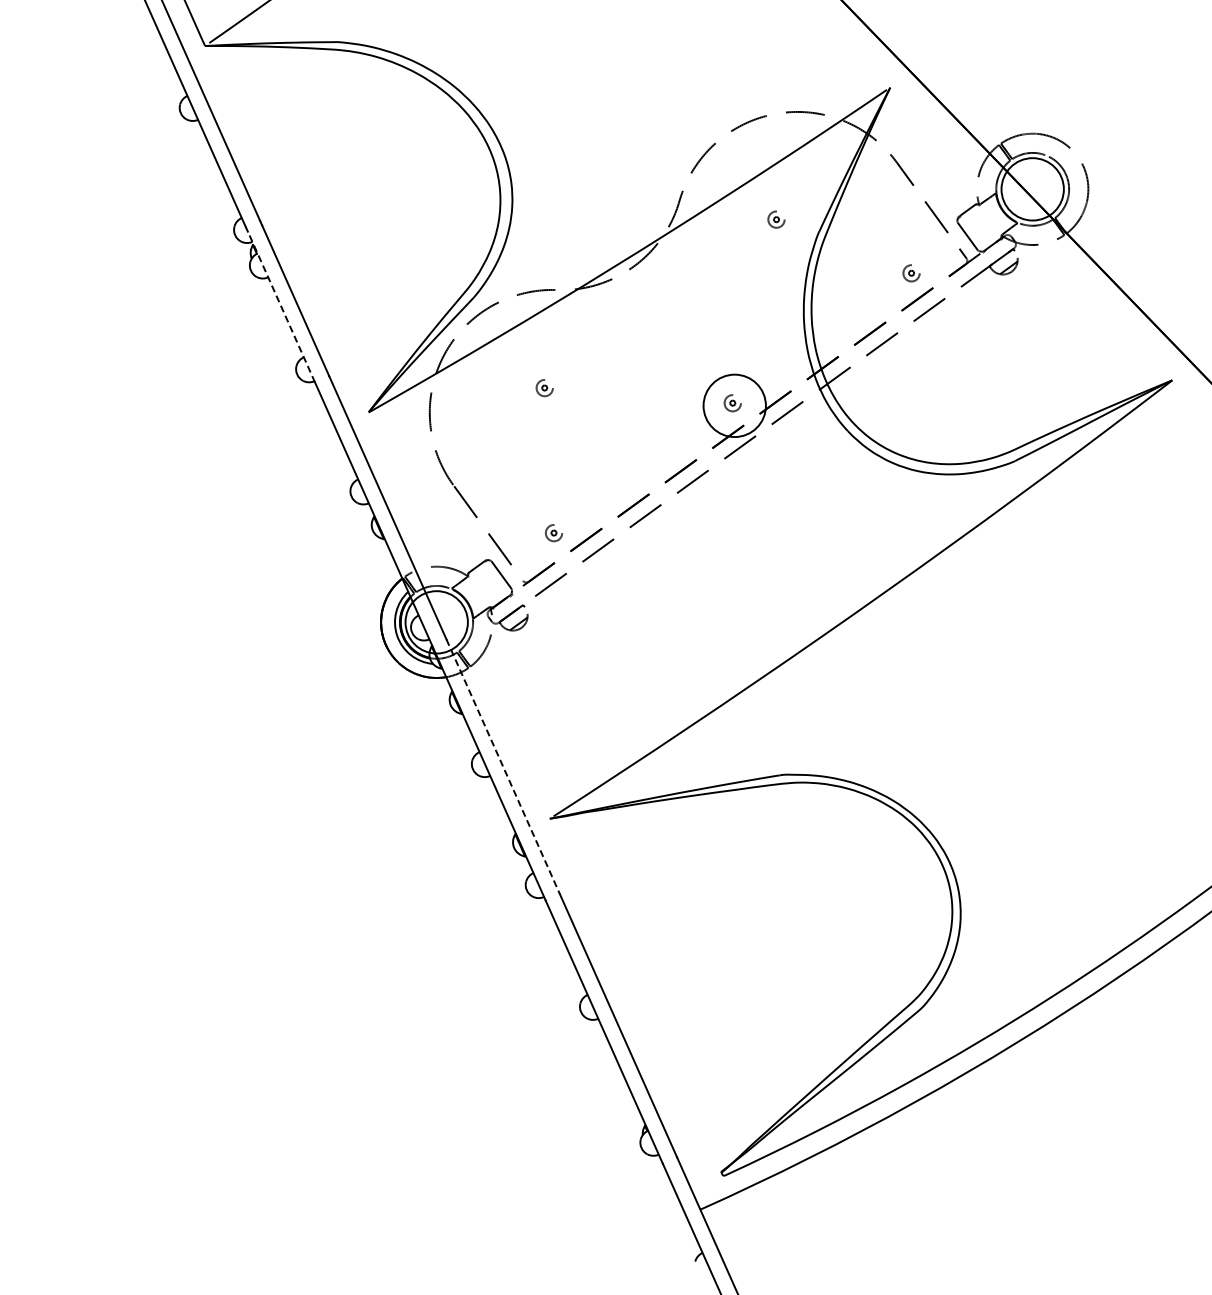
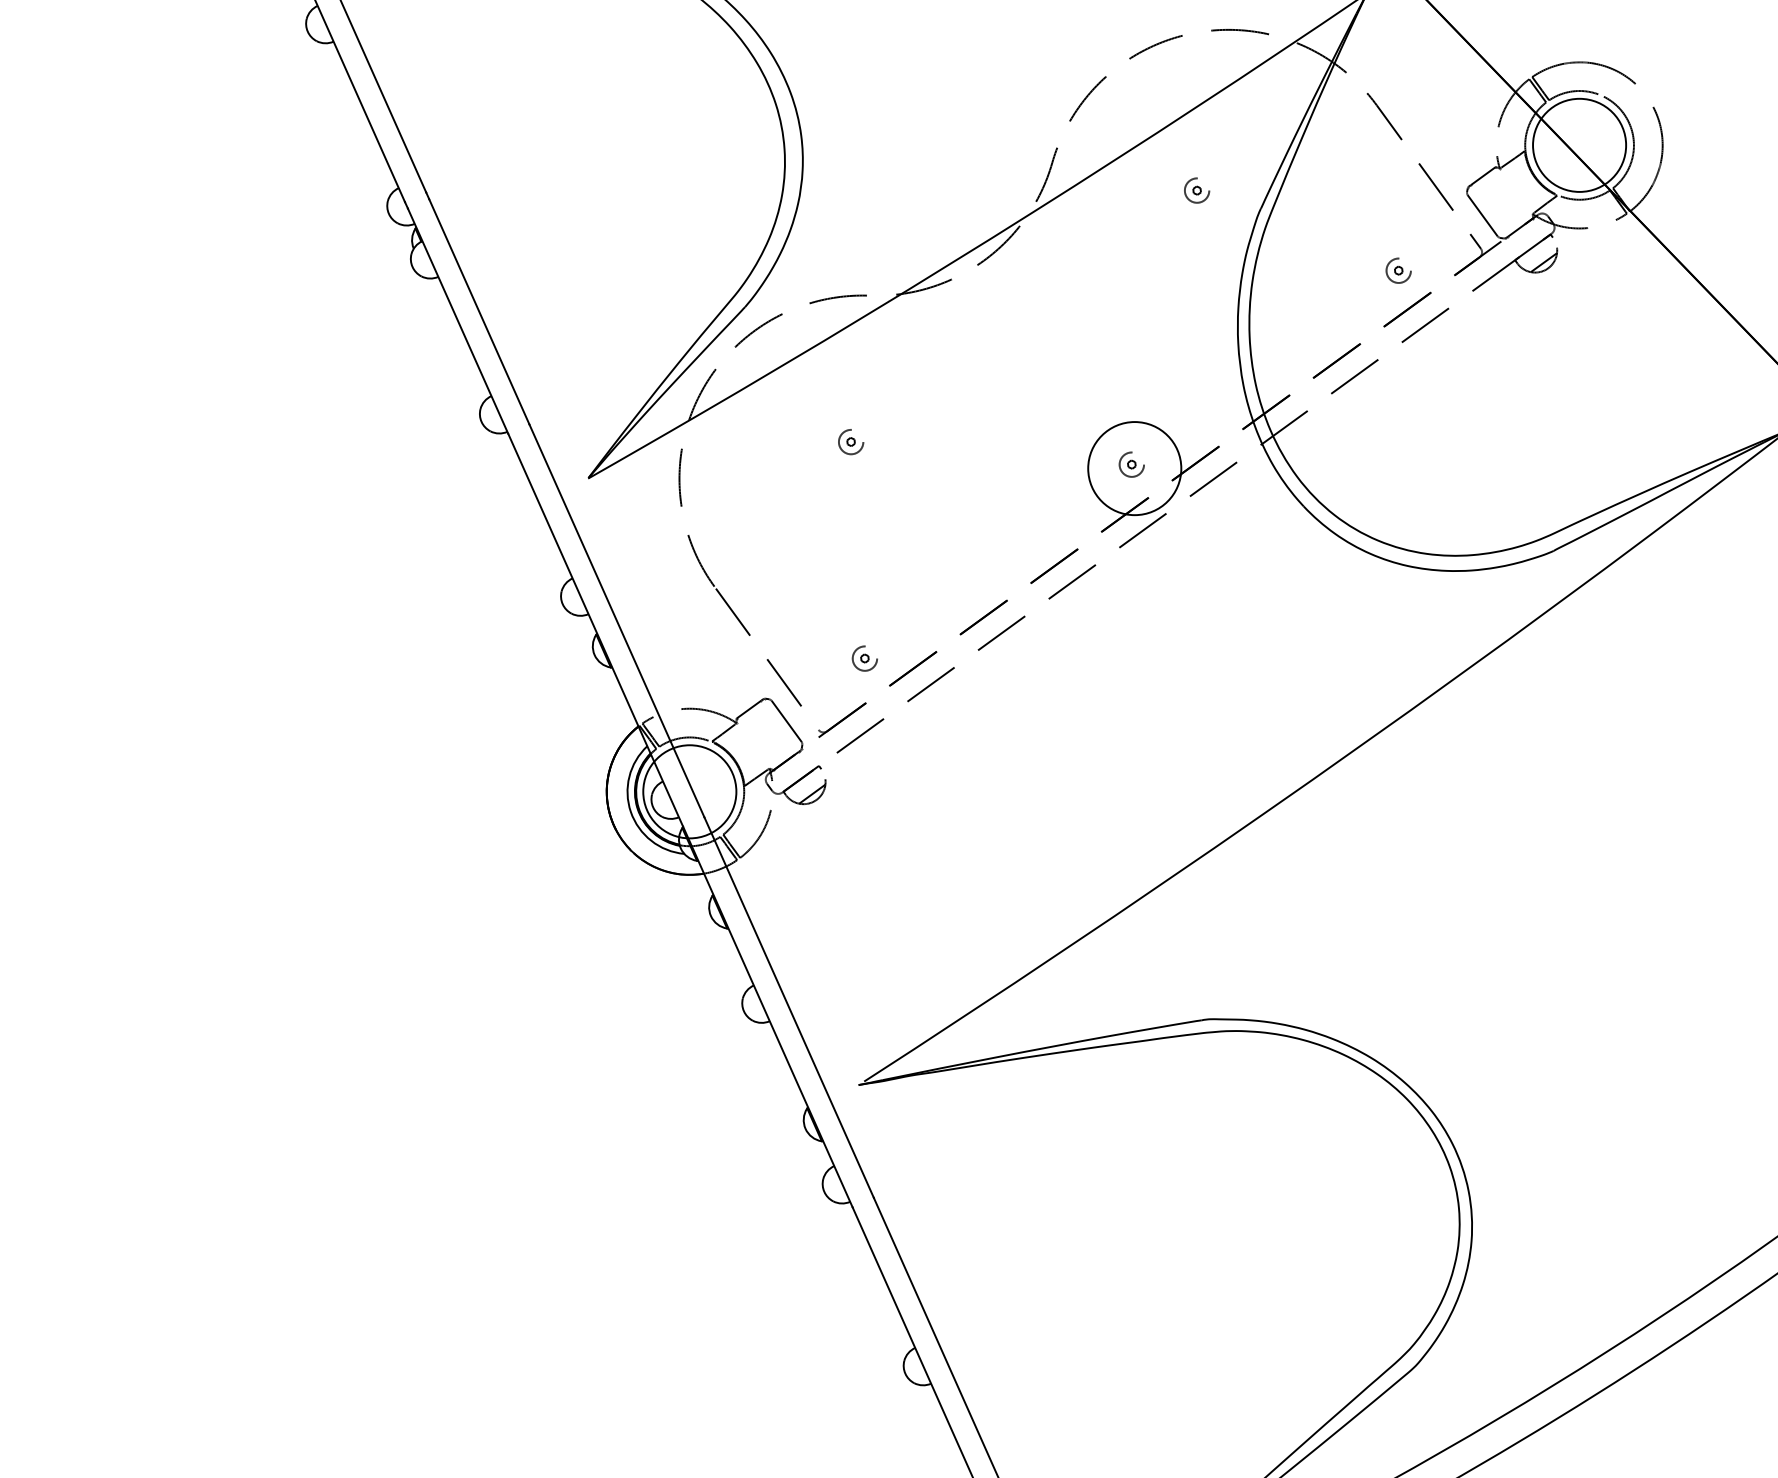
line: (281, 307) -> (458, 321), dashed -> solid
line: (503, 766) -> (789, 1007), dashed -> solid

